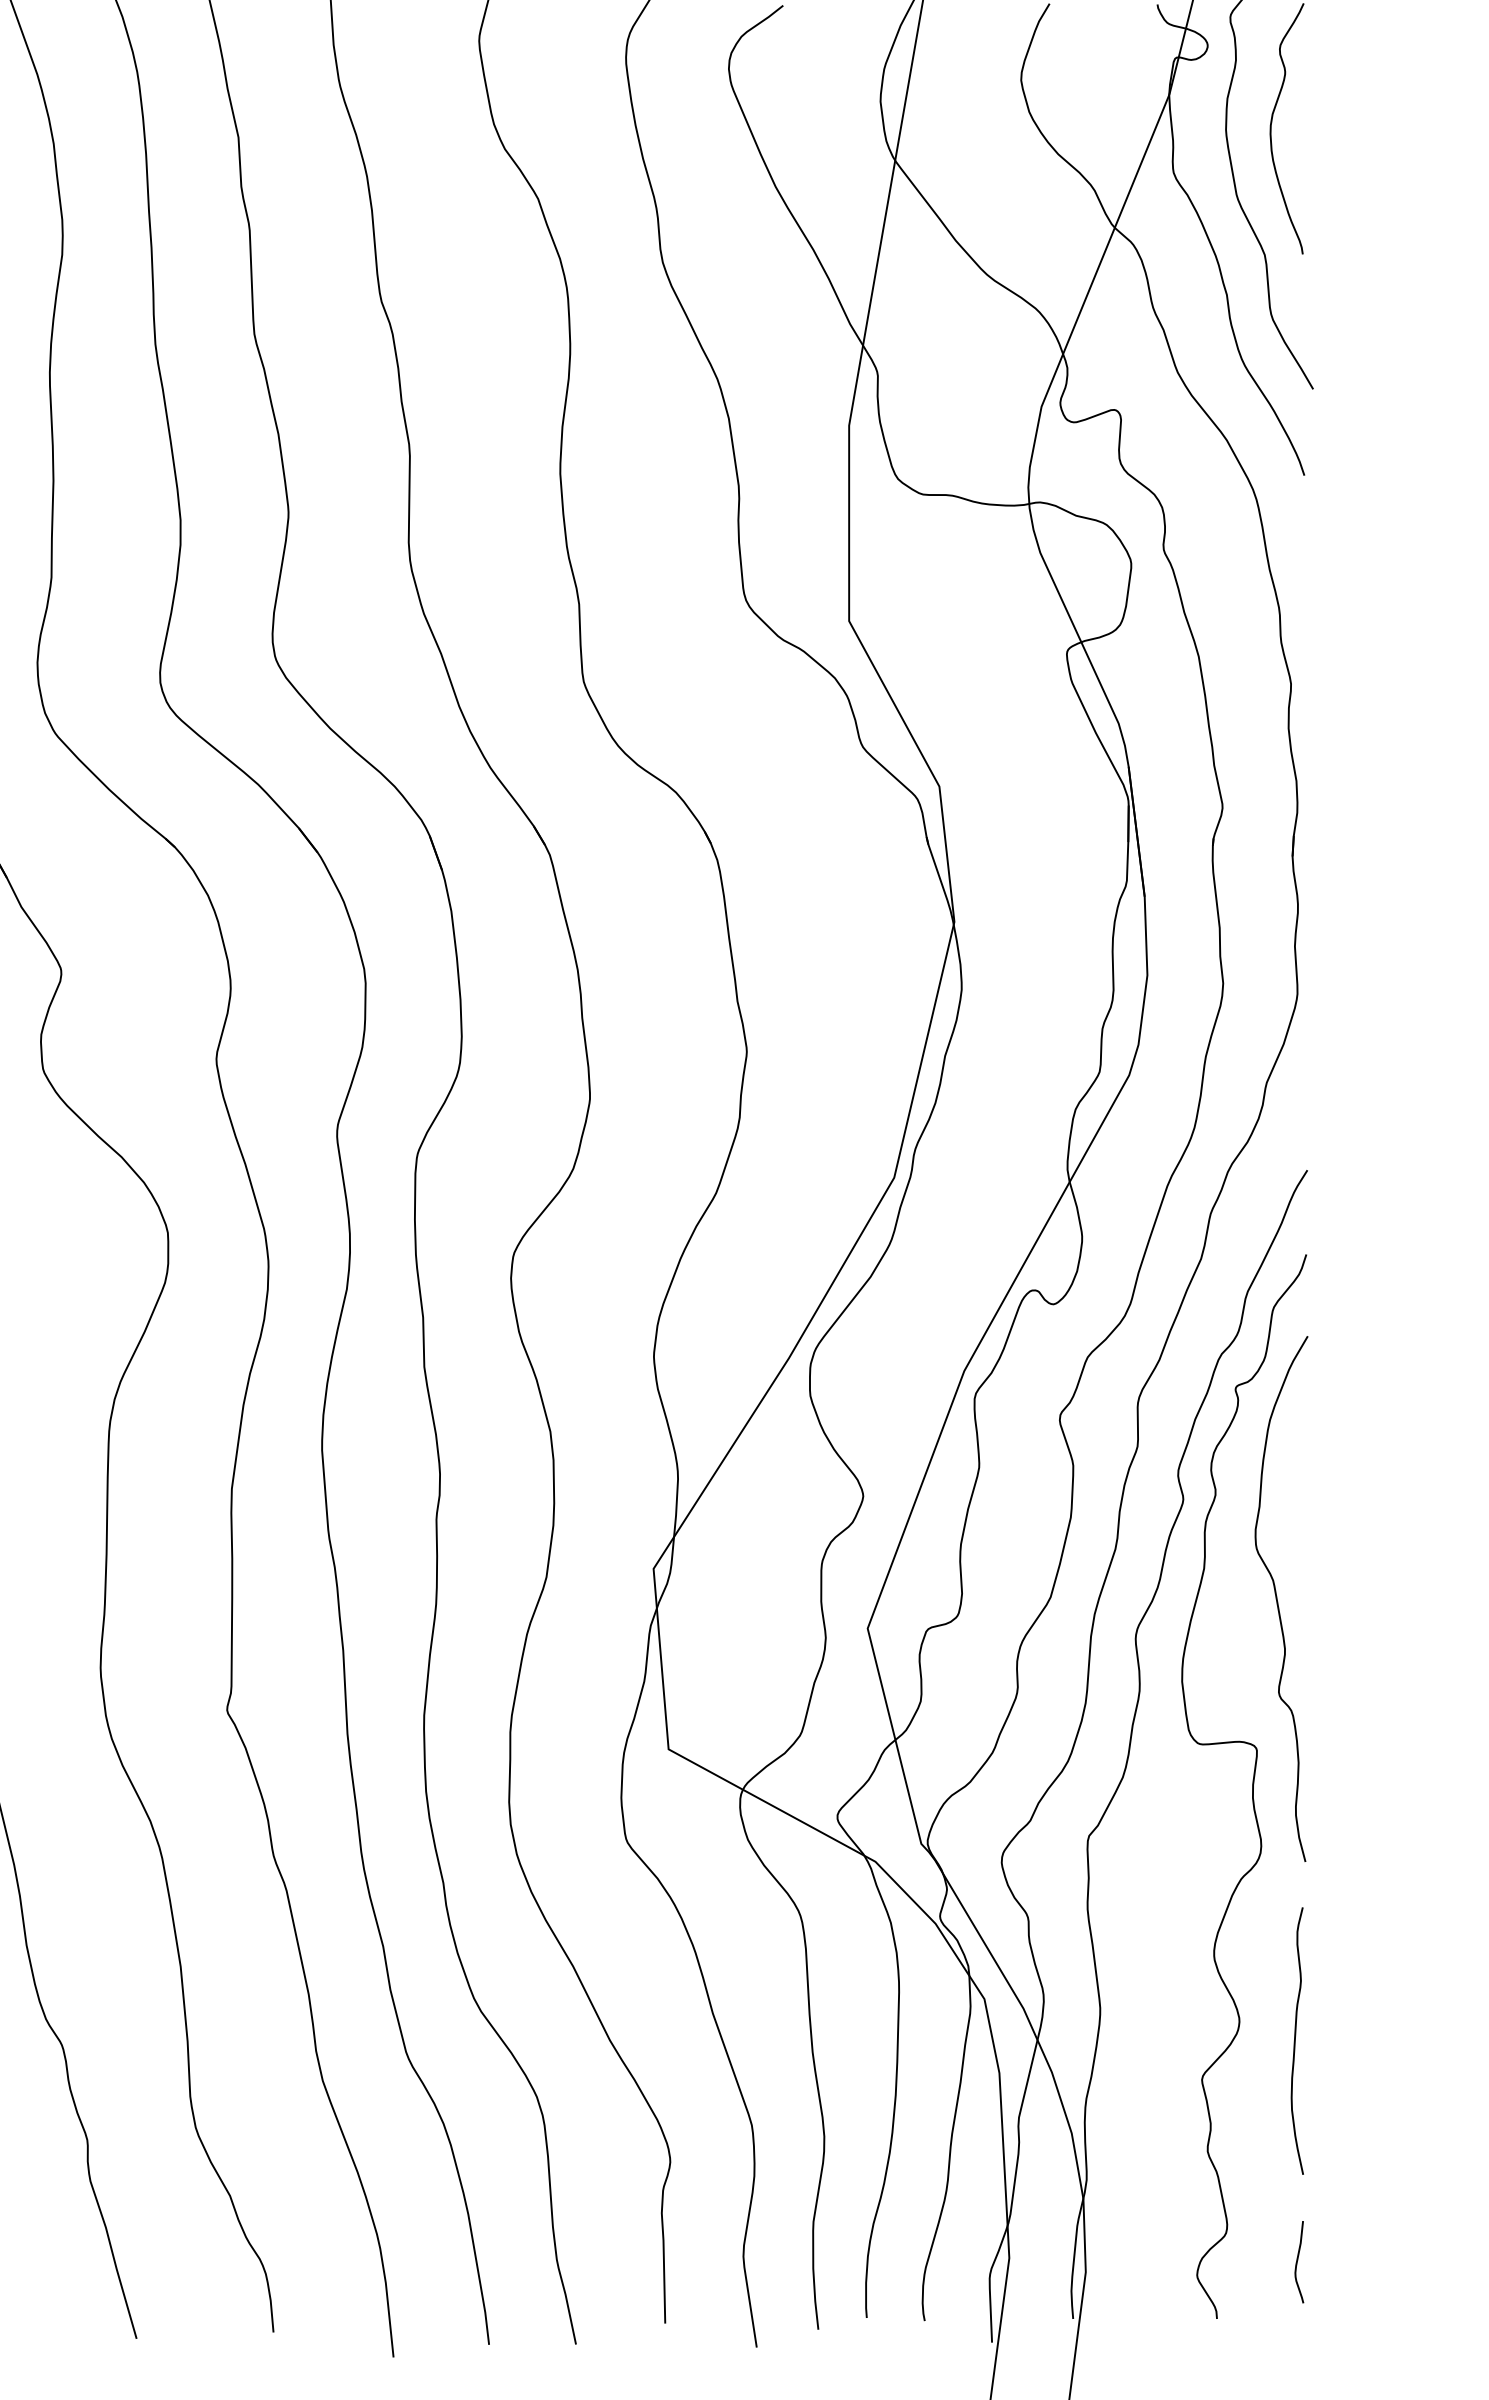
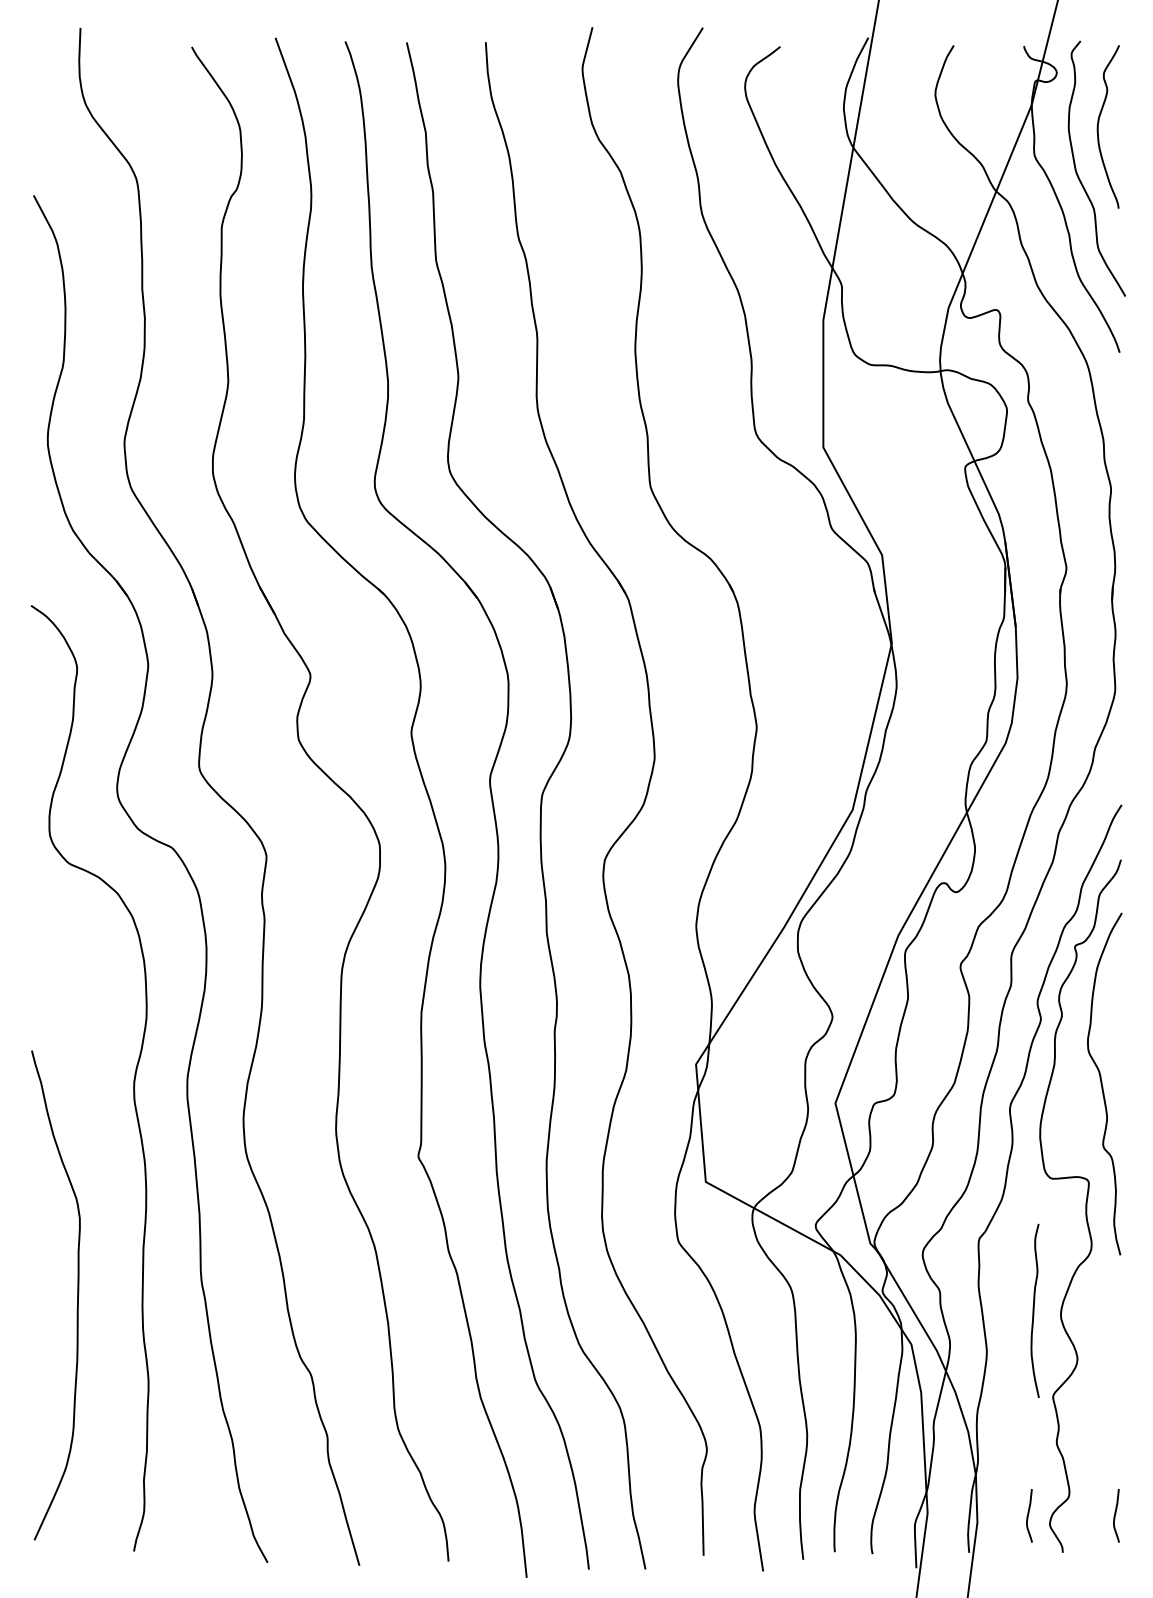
curve: (1296, 2040) -> (1034, 1310), moved
curve: (1164, 2261) -> (1028, 1515), added

